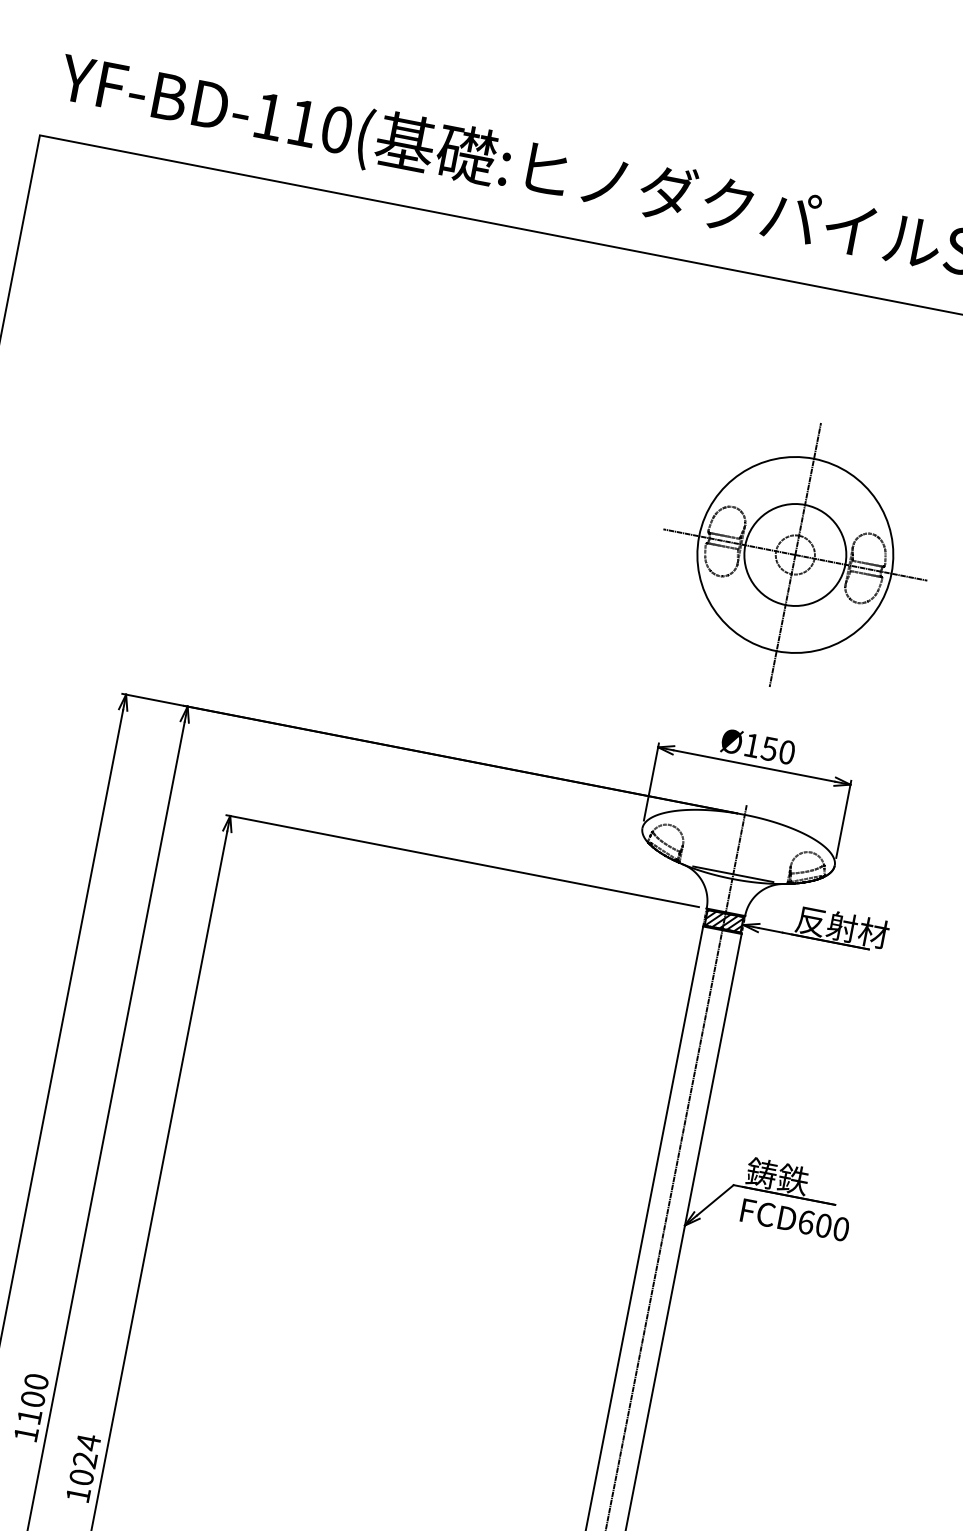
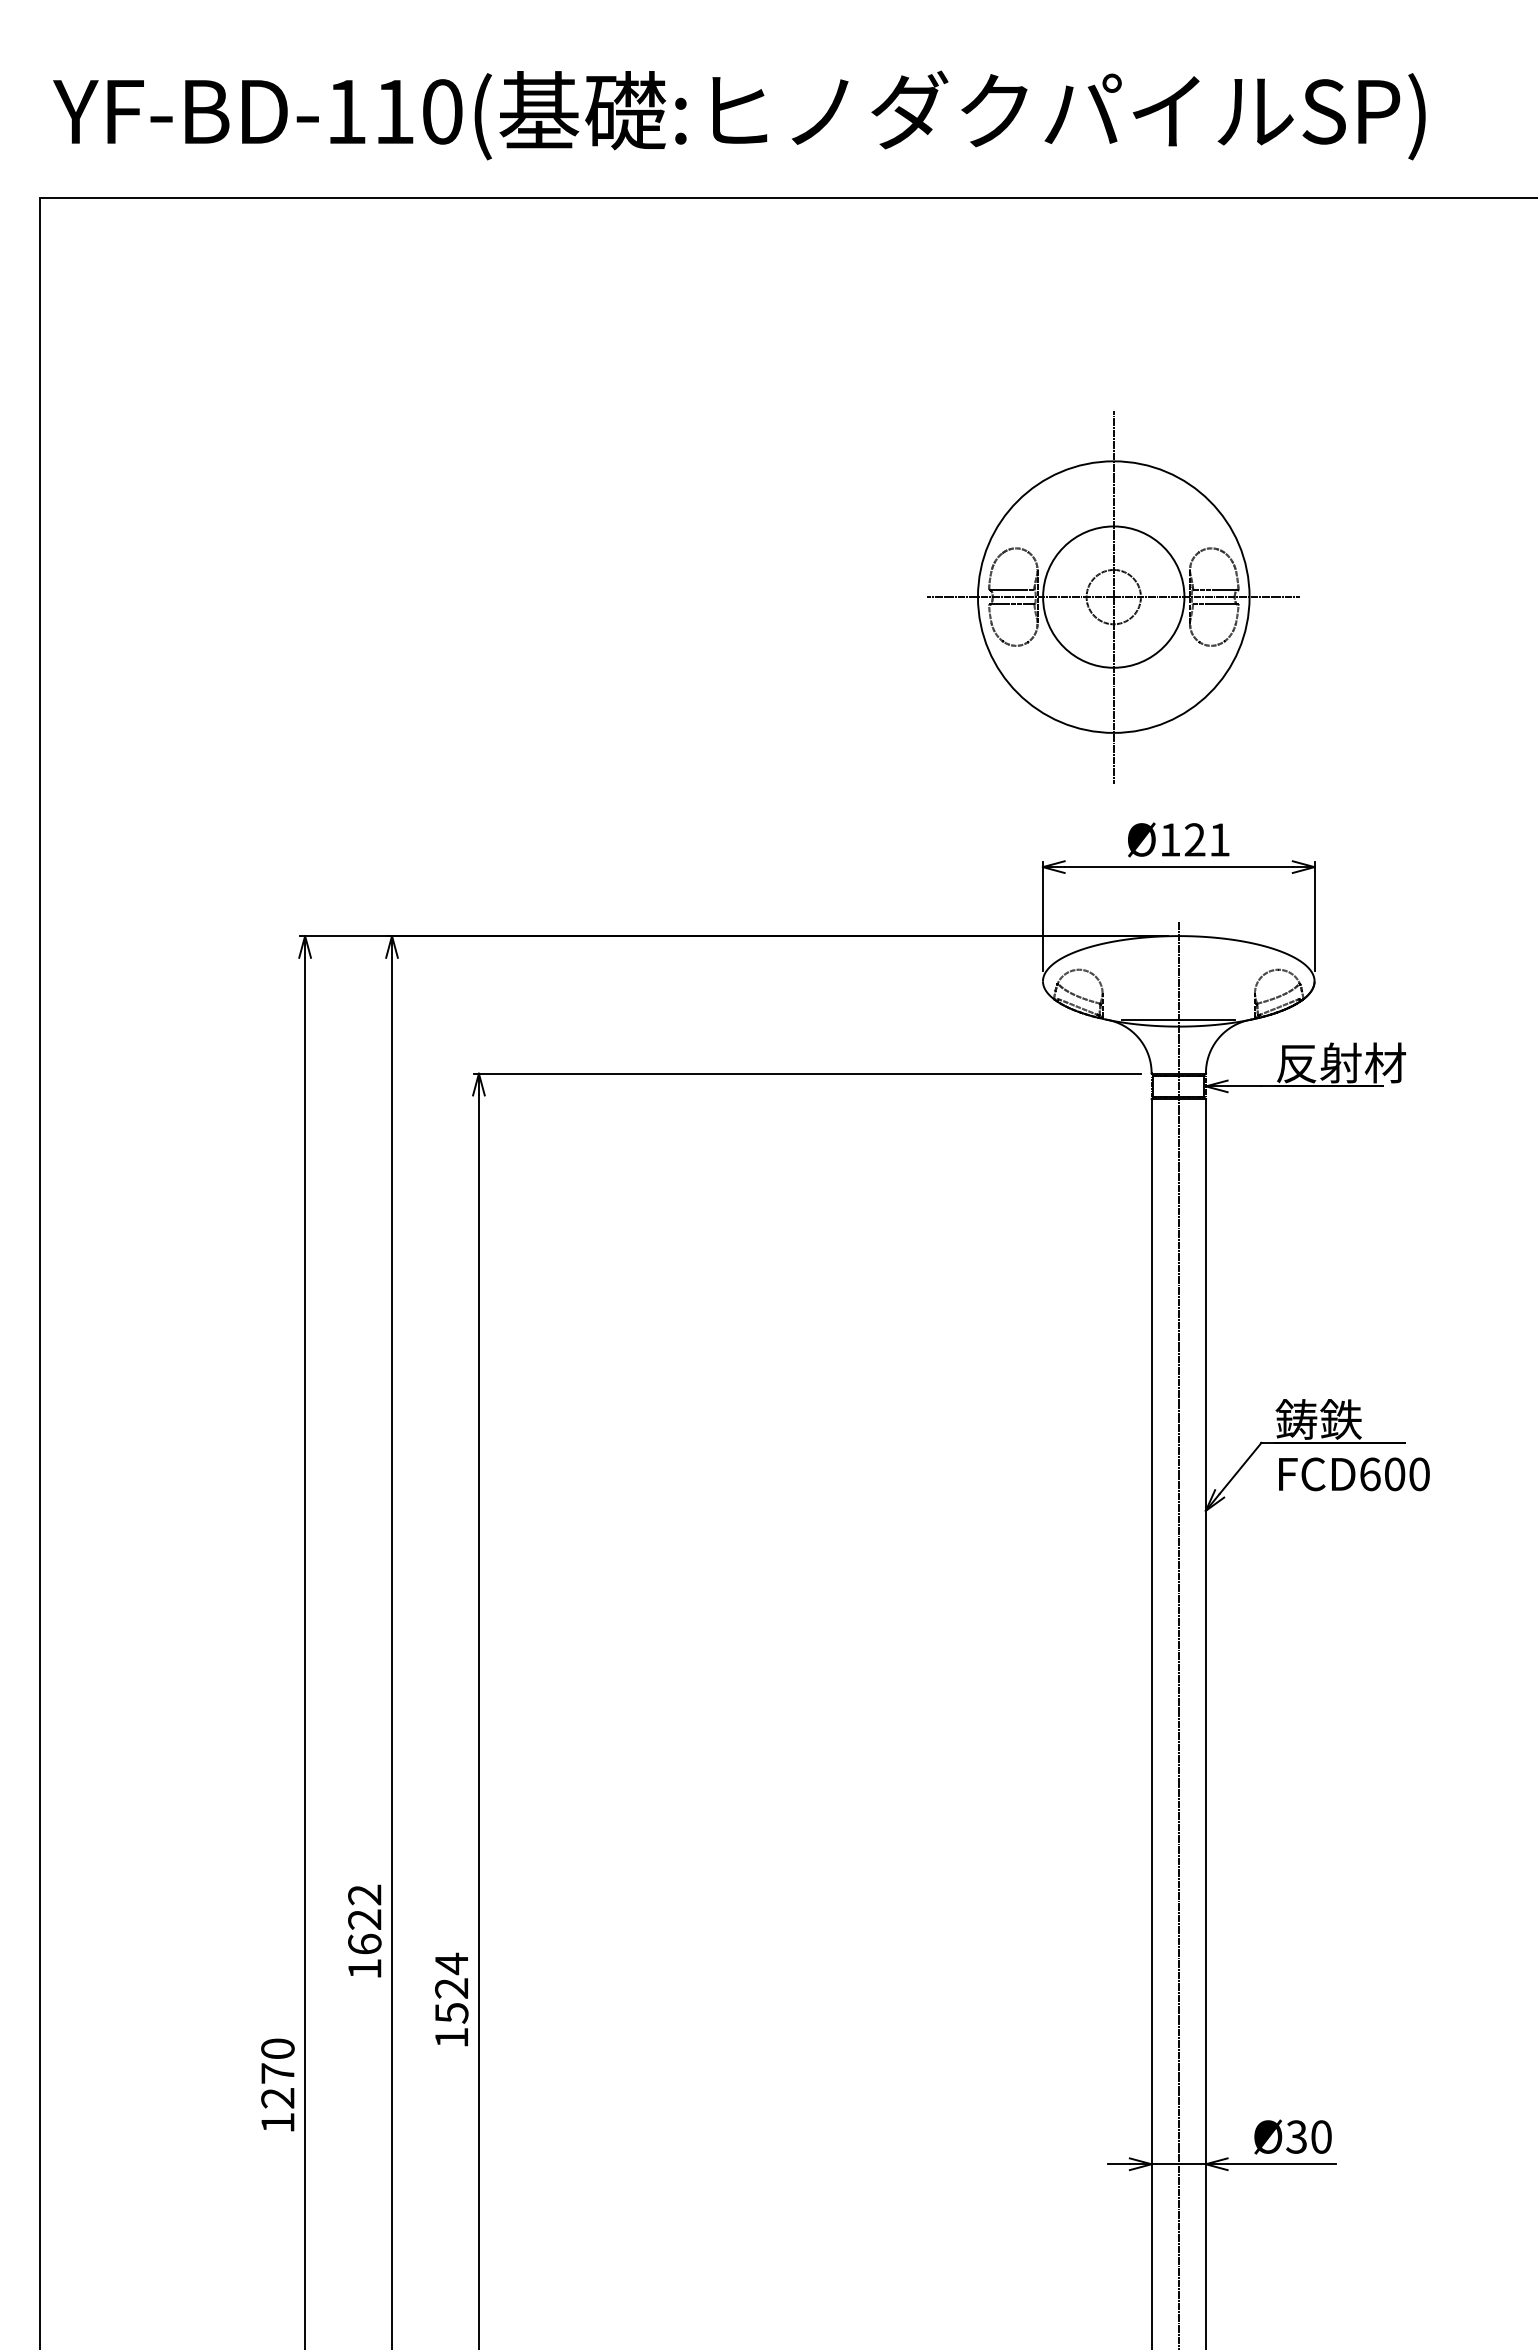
part: (795, 555) -> (1113, 597), moved
text: (777, 750) -> (1206, 839), Ø150 -> Ø121
hatch: (723, 921) -> (1178, 1086), removed
text: (32, 1399) -> (364, 1919), 1100 -> 1622
text: (81, 1477) -> (451, 2013), 1024 -> 1524

